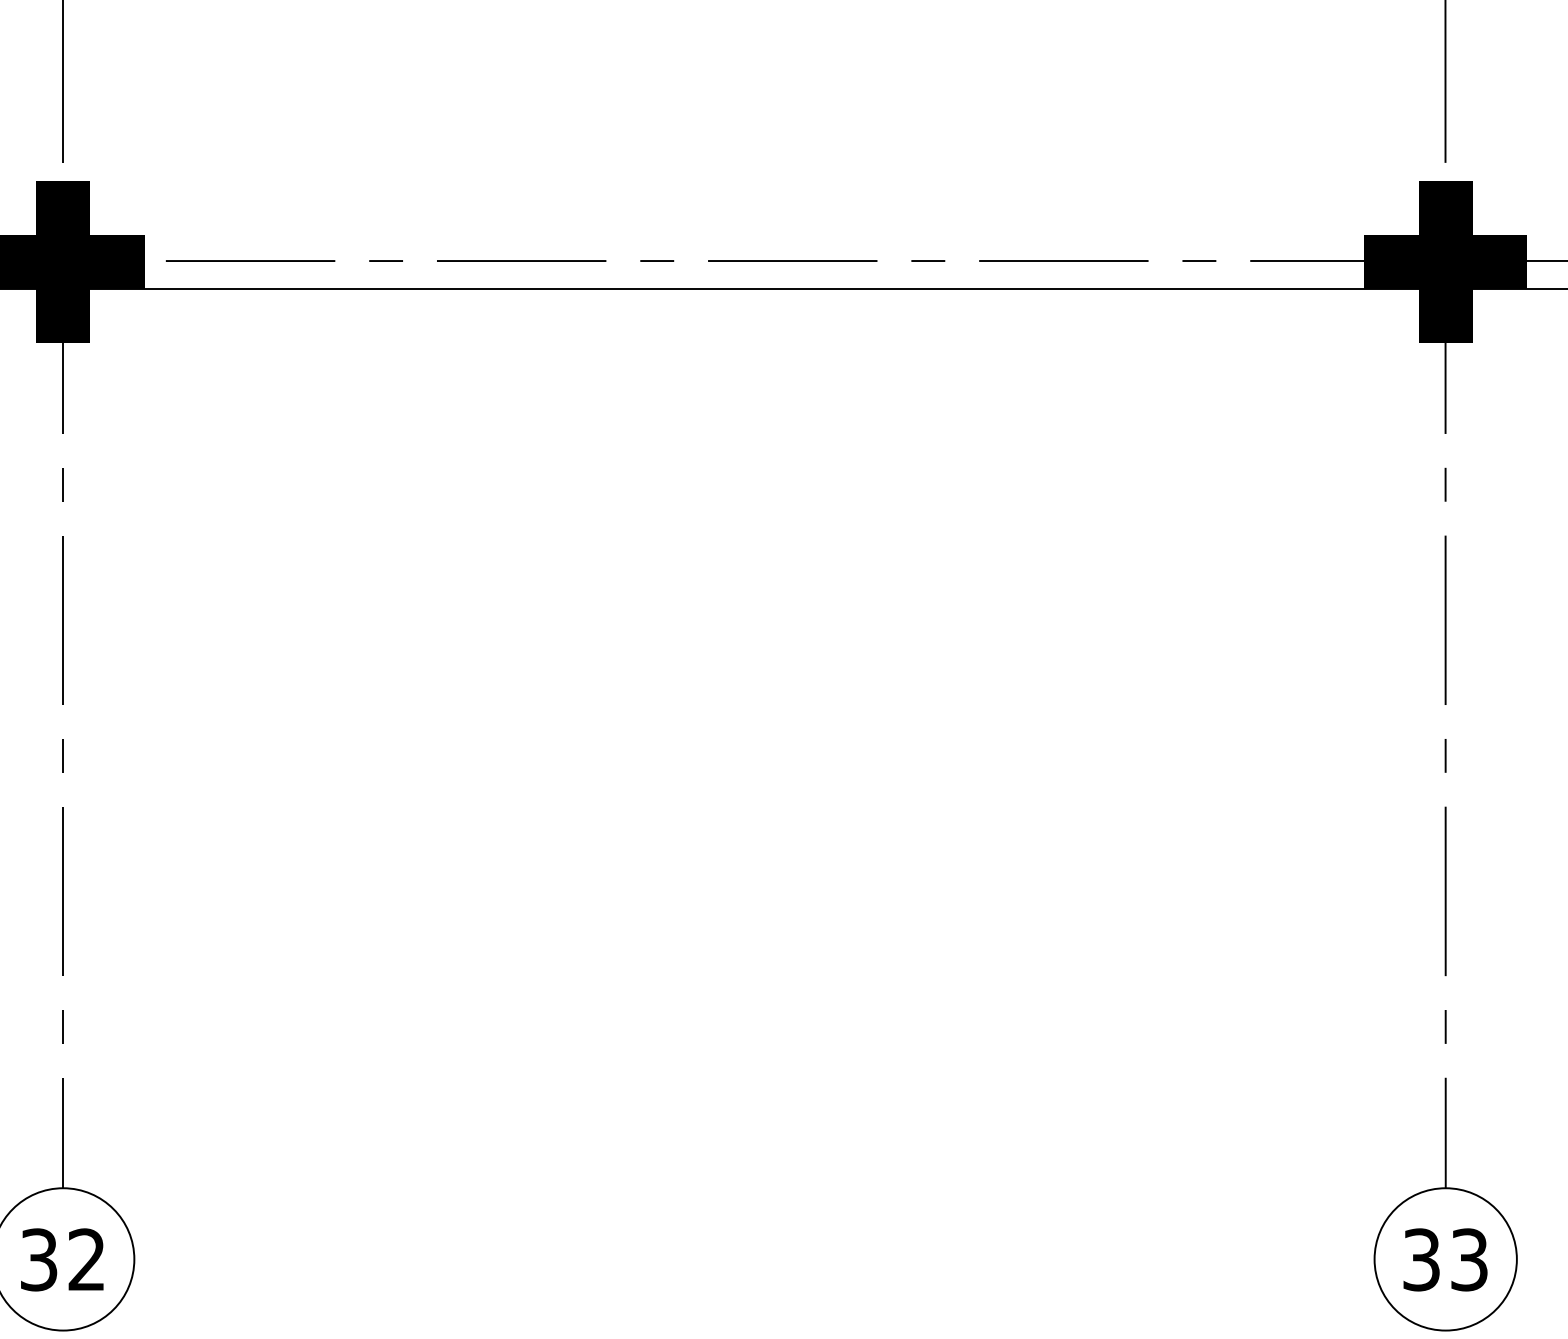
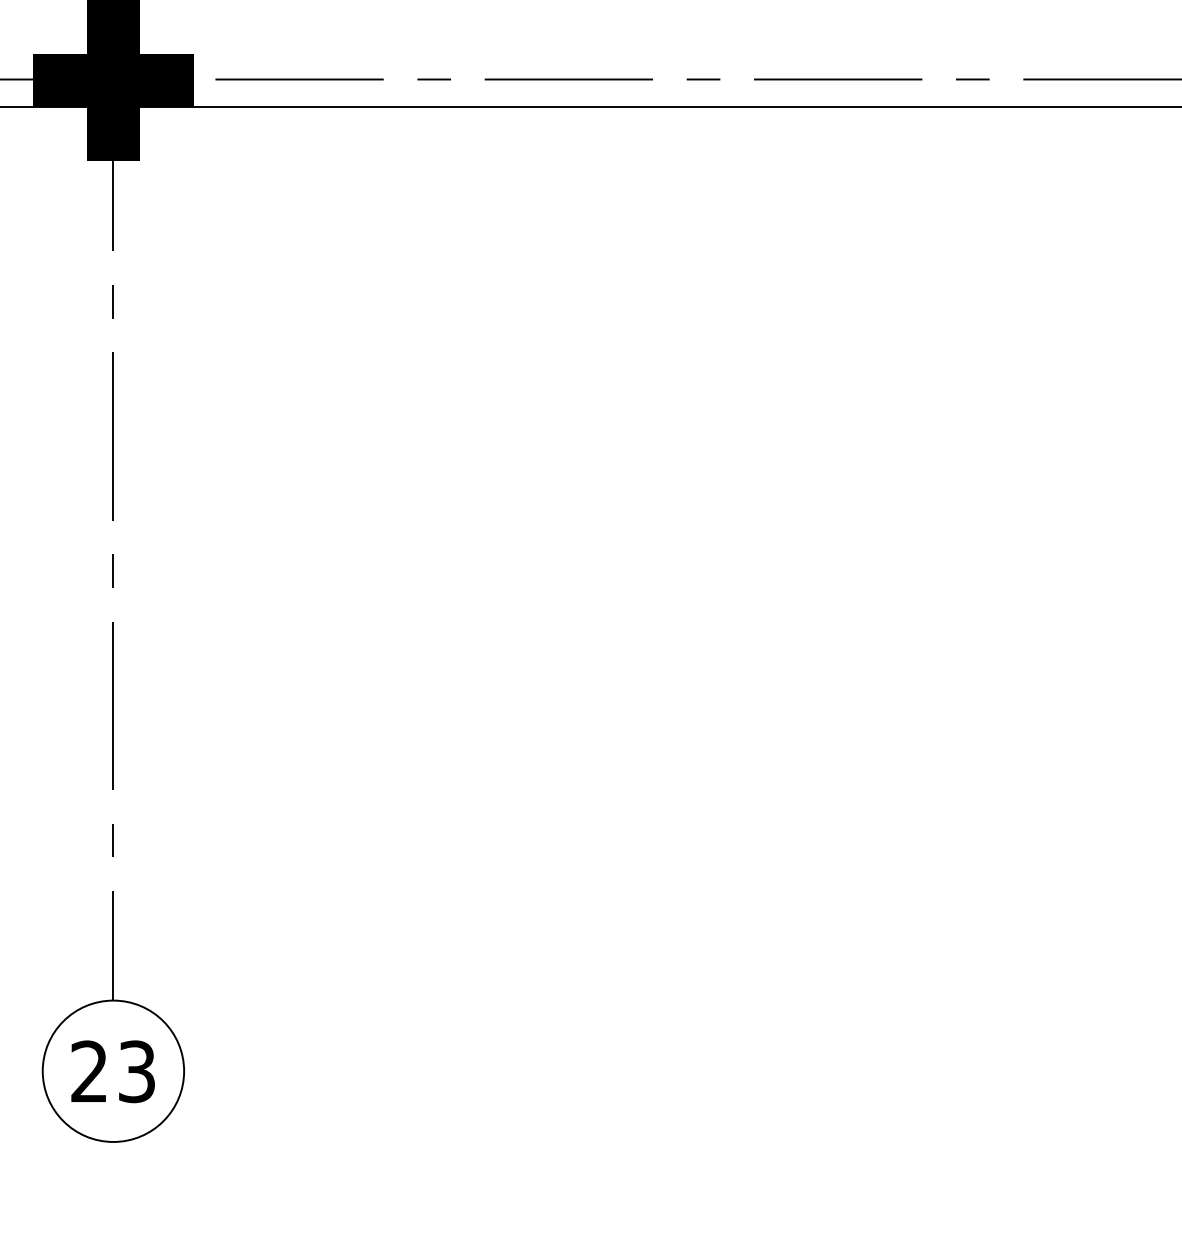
text: (62, 1259) -> (112, 1071), 32 -> 23

